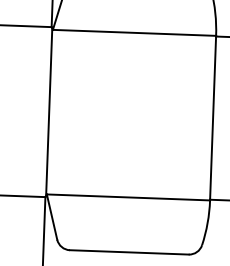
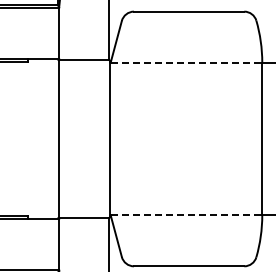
line: (134, 32) -> (186, 62), solid -> dashed
line: (128, 197) -> (186, 215), solid -> dashed

